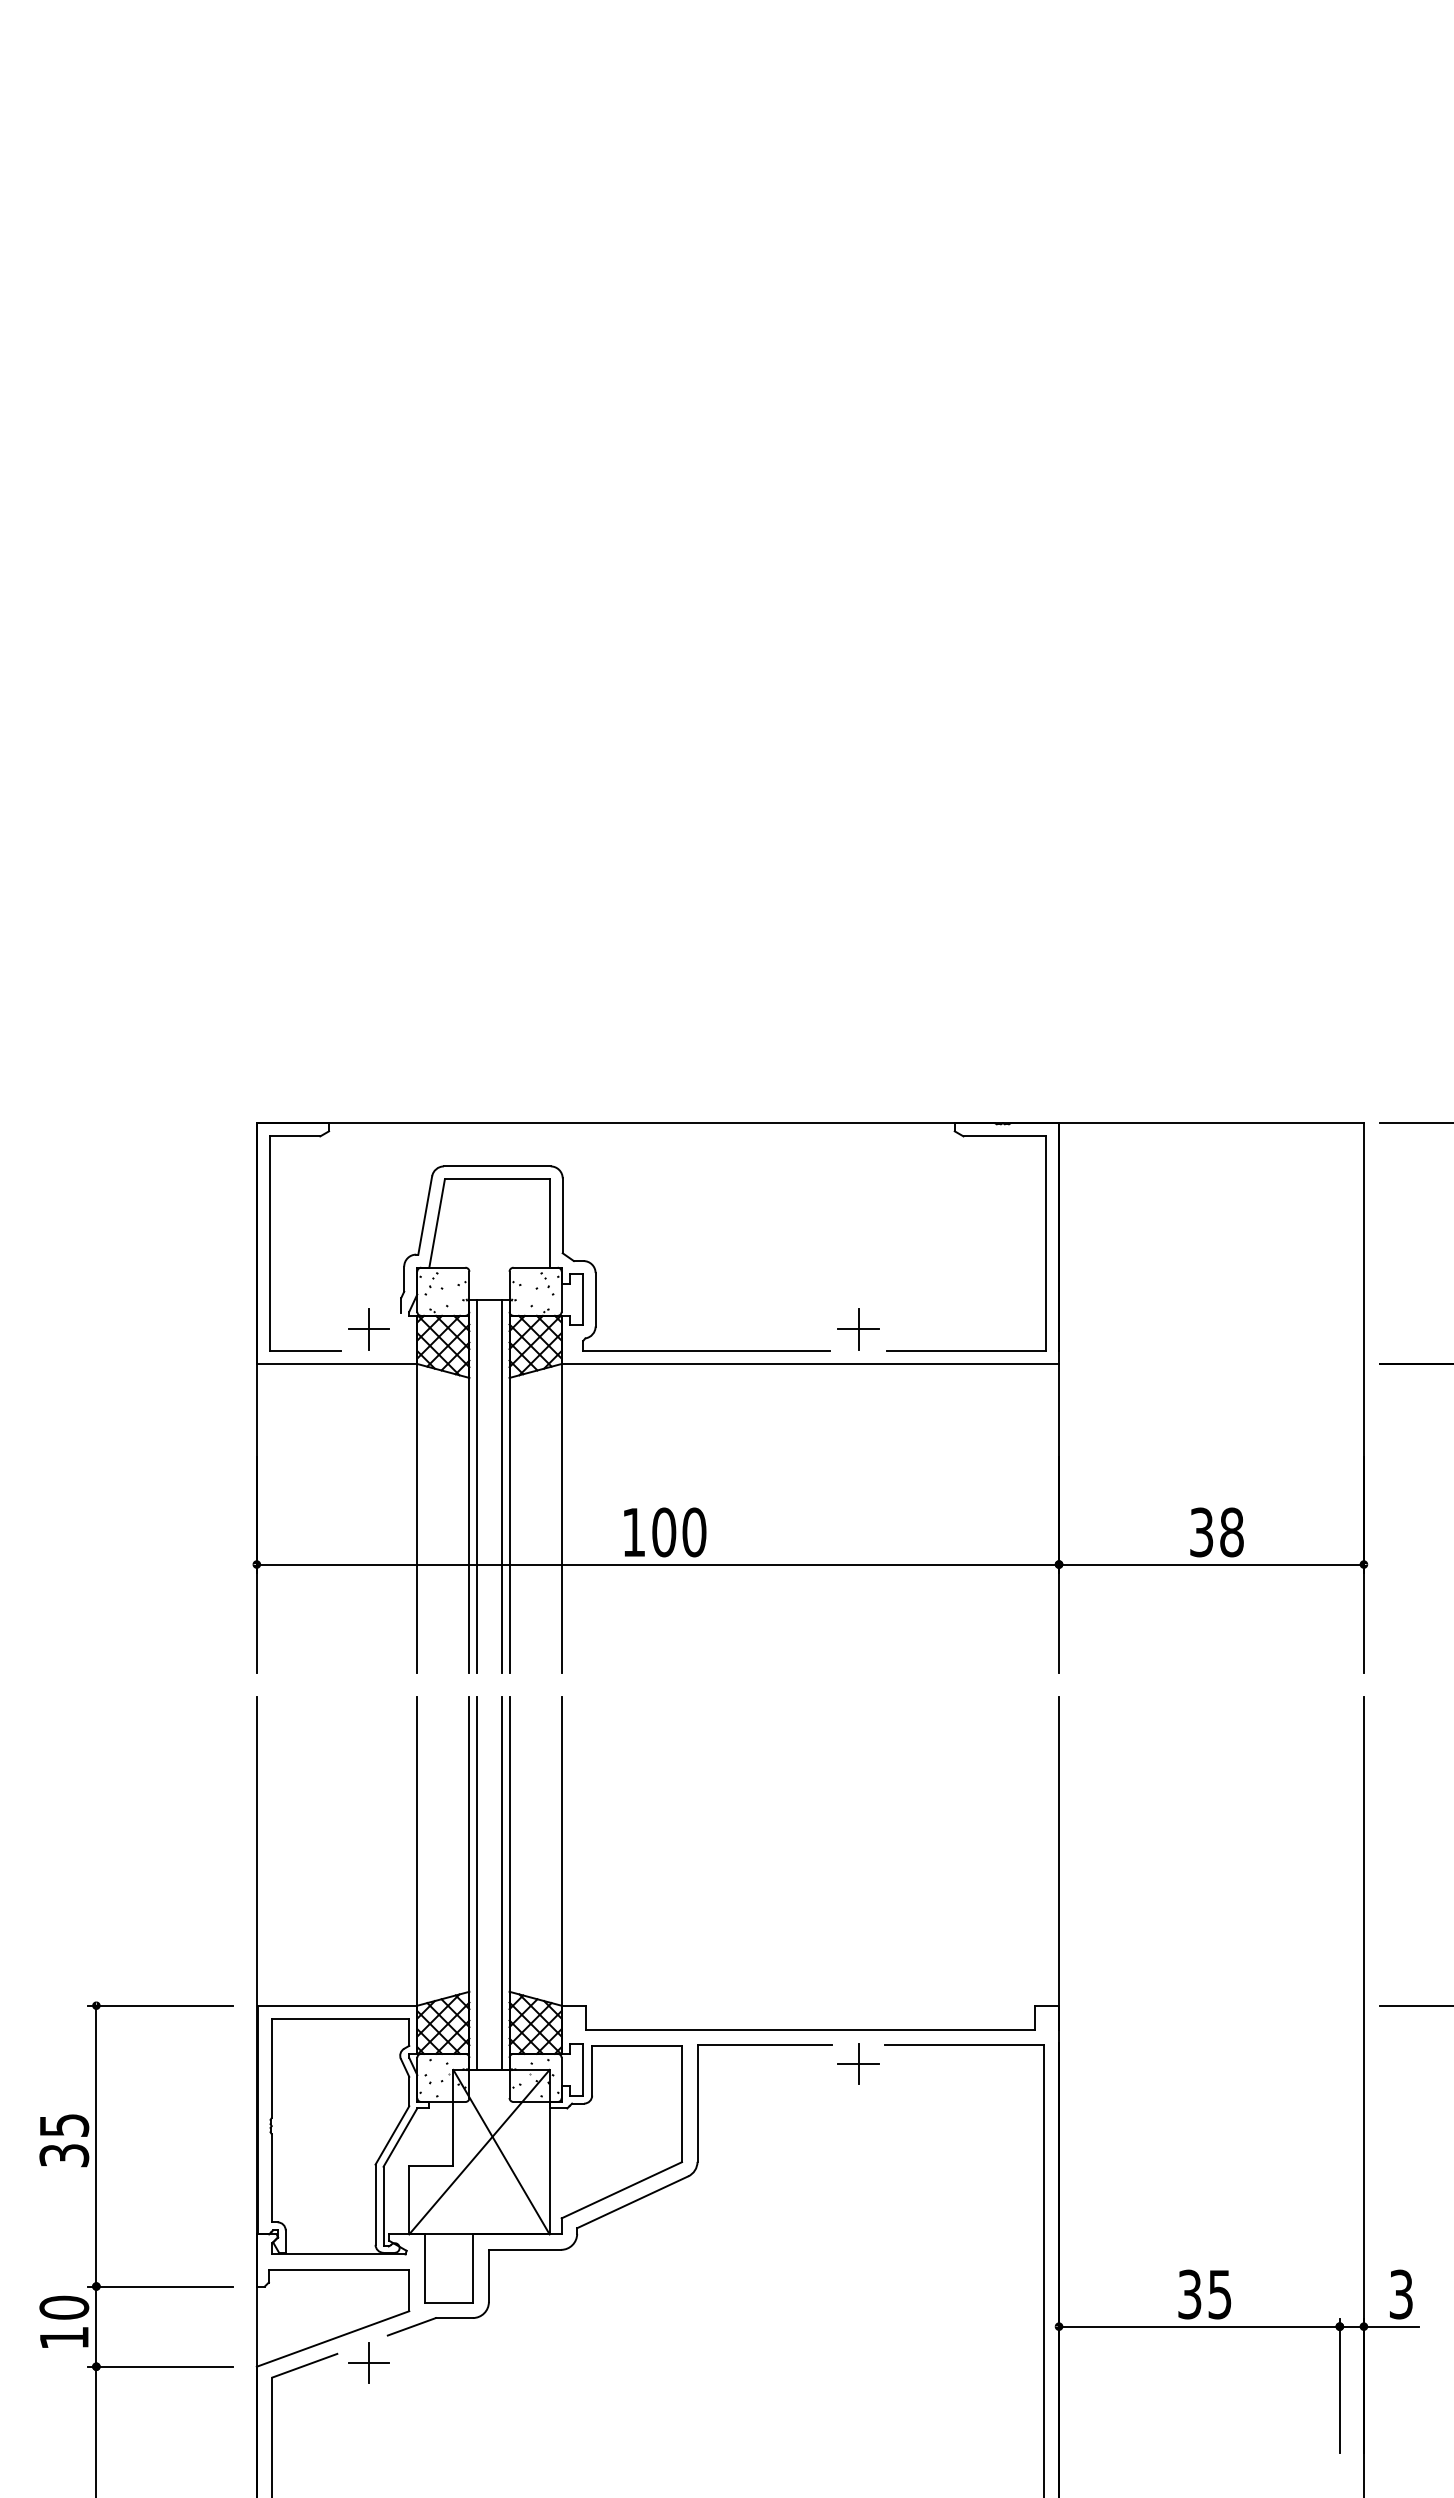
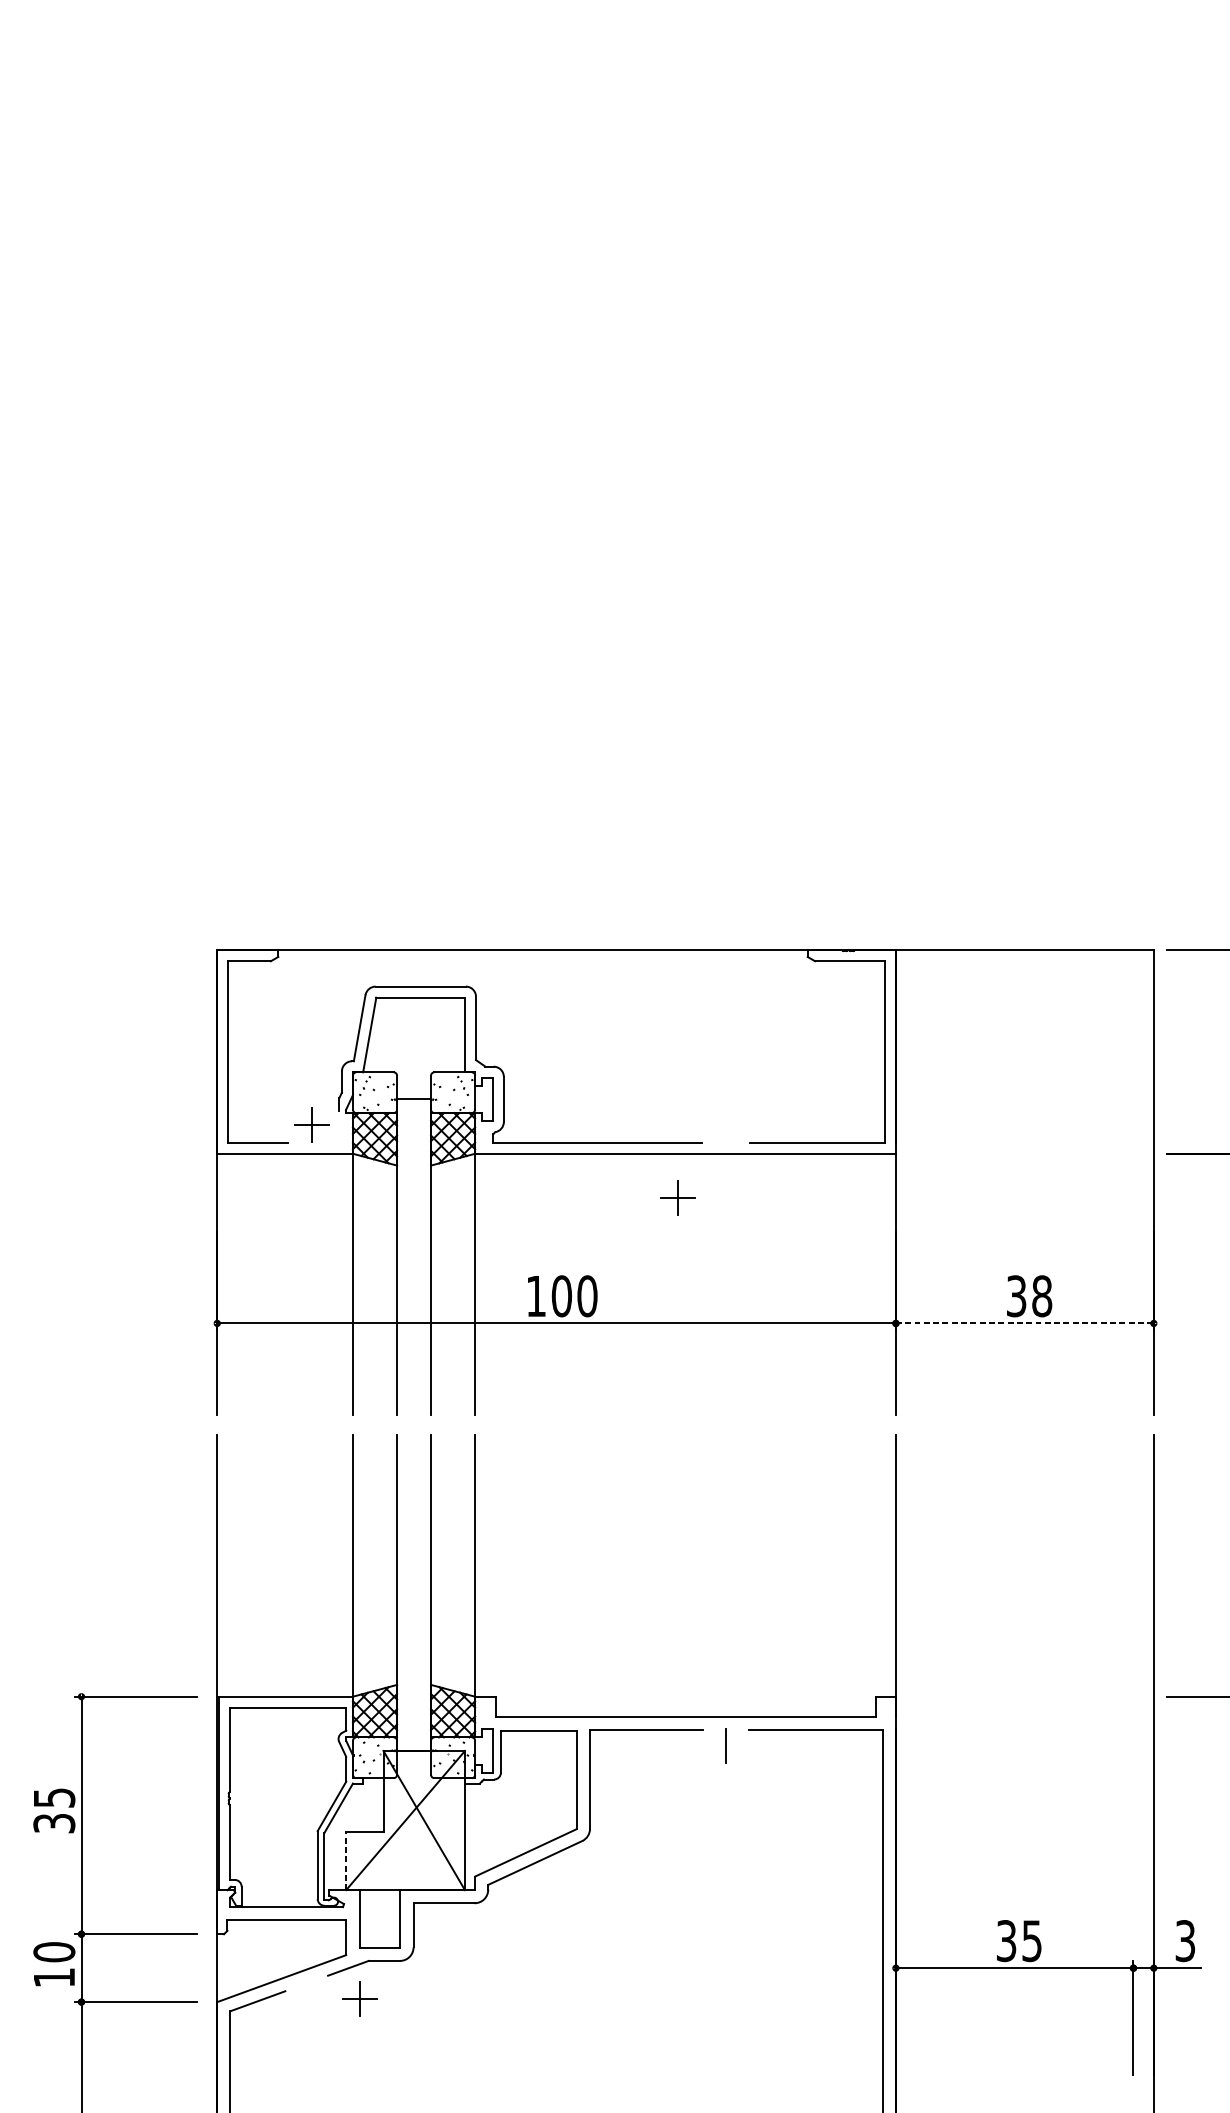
part: (858, 1329) -> (678, 1198), moved
line: (477, 1485) -> (403, 1256), removed
line: (501, 1485) -> (424, 1256), removed
line: (1211, 1564) -> (1024, 1323), solid -> dashed
line: (477, 1882) -> (403, 1592), removed
line: (501, 1882) -> (424, 1592), removed
line: (858, 2064) -> (726, 1746), removed
line: (409, 2199) -> (346, 1860), solid -> dashed
part: (368, 2362) -> (359, 1998), moved

